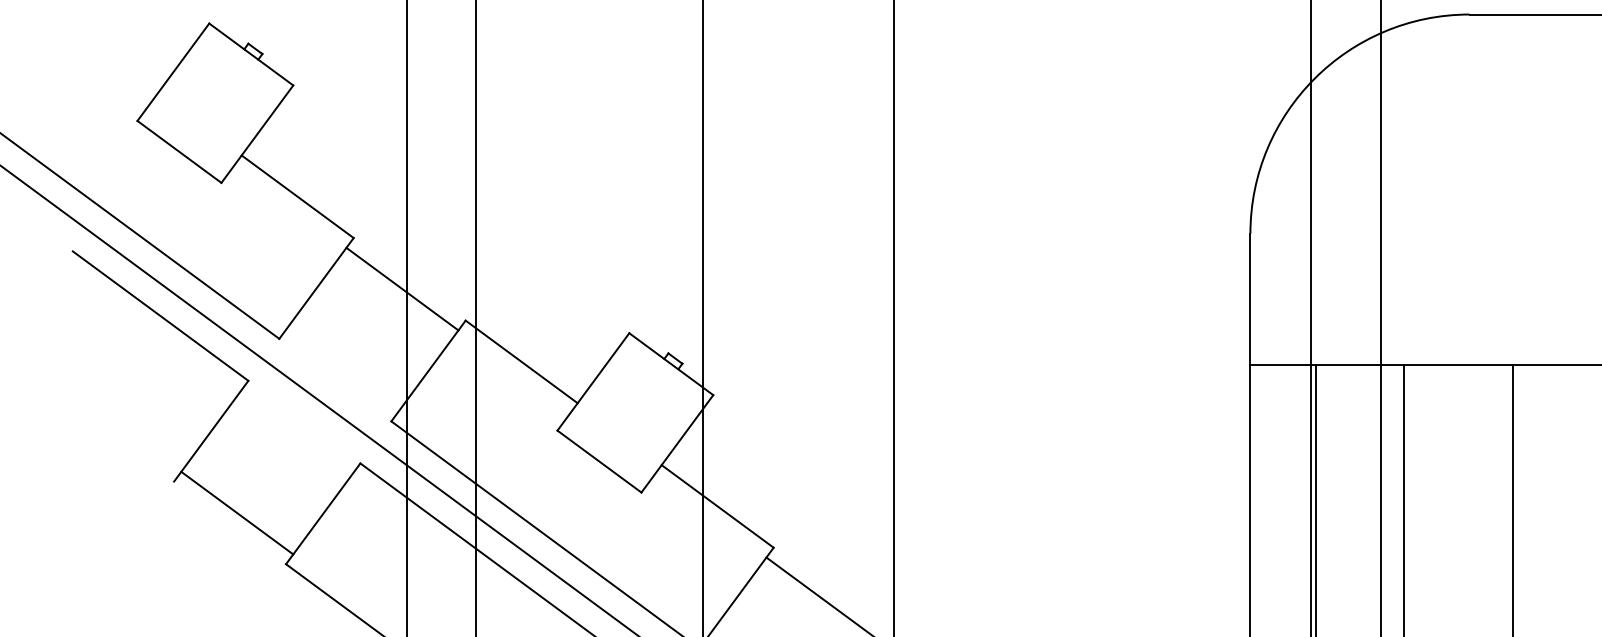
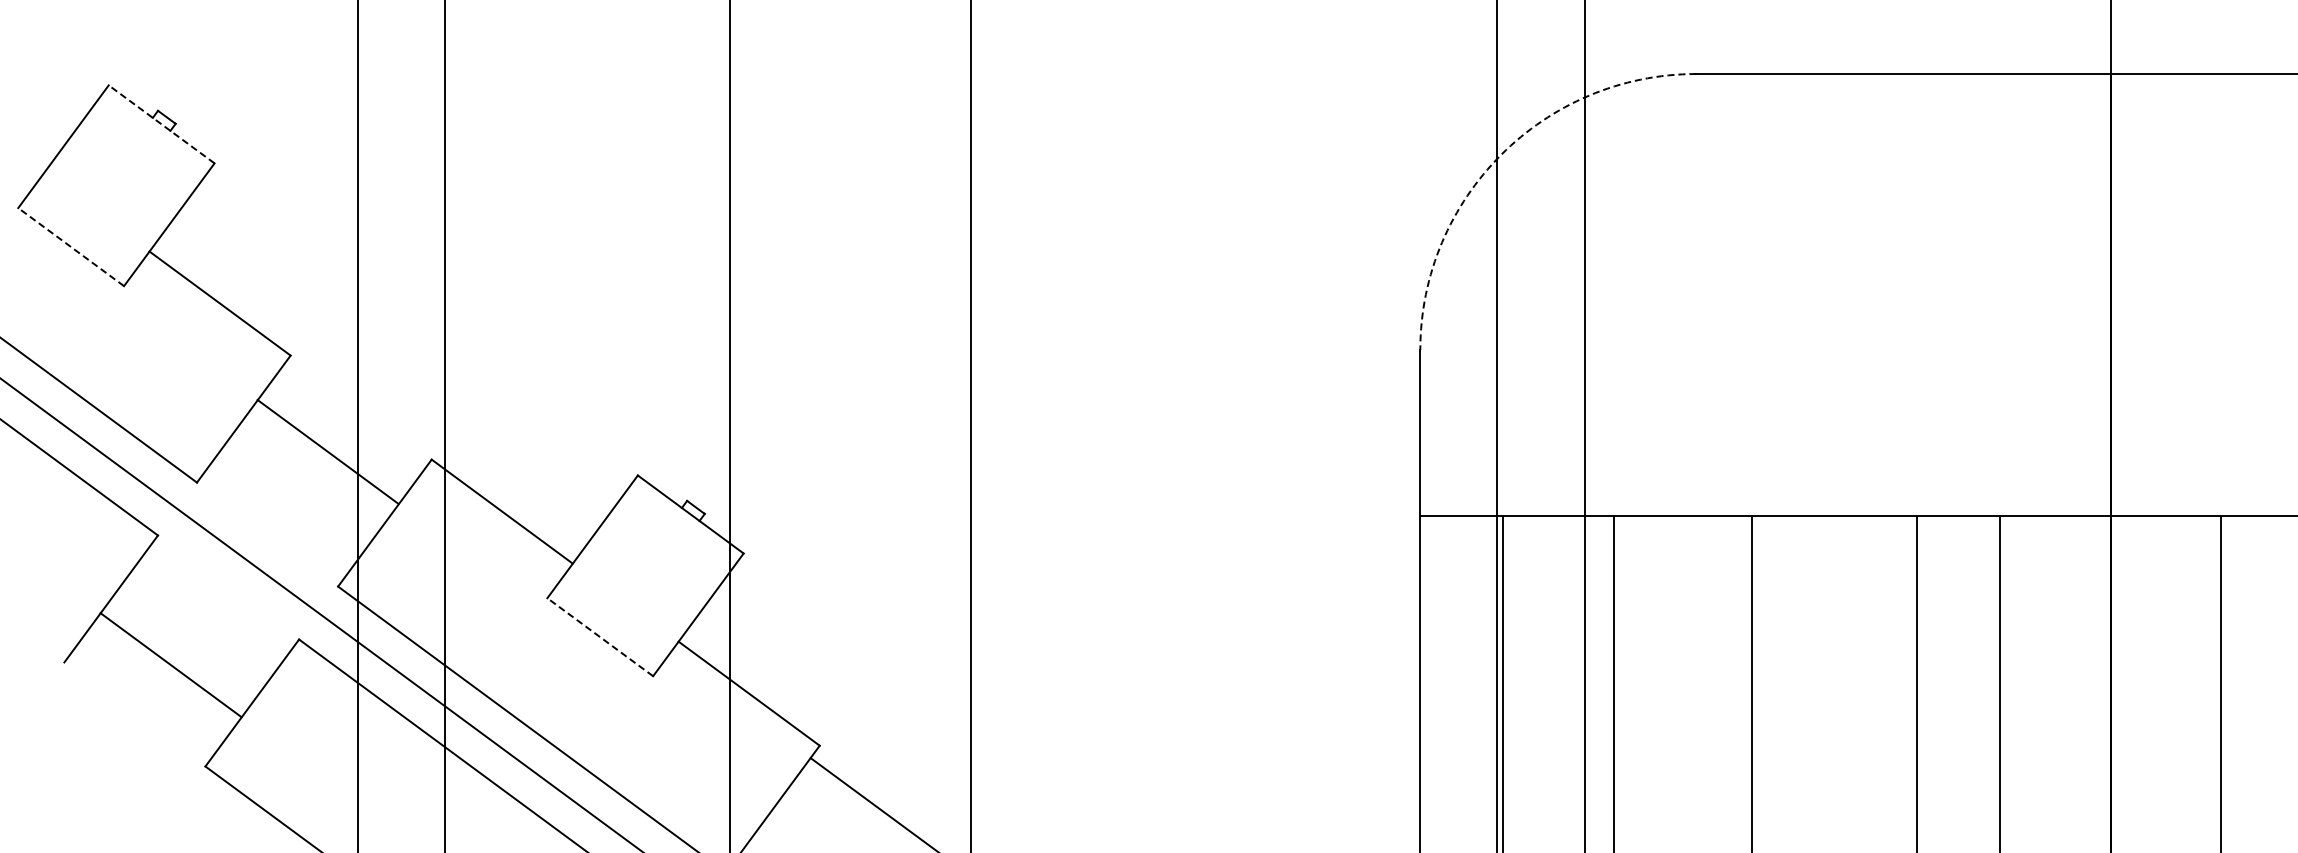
line: (251, 54) -> (161, 124), solid -> dashed
arc: (1314, 78) -> (1501, 154), solid -> dashed
line: (179, 152) -> (71, 247), solid -> dashed
line: (401, 288) -> (327, 451), moved
line: (599, 461) -> (600, 637), solid -> dashed
line: (236, 513) -> (170, 665), moved

